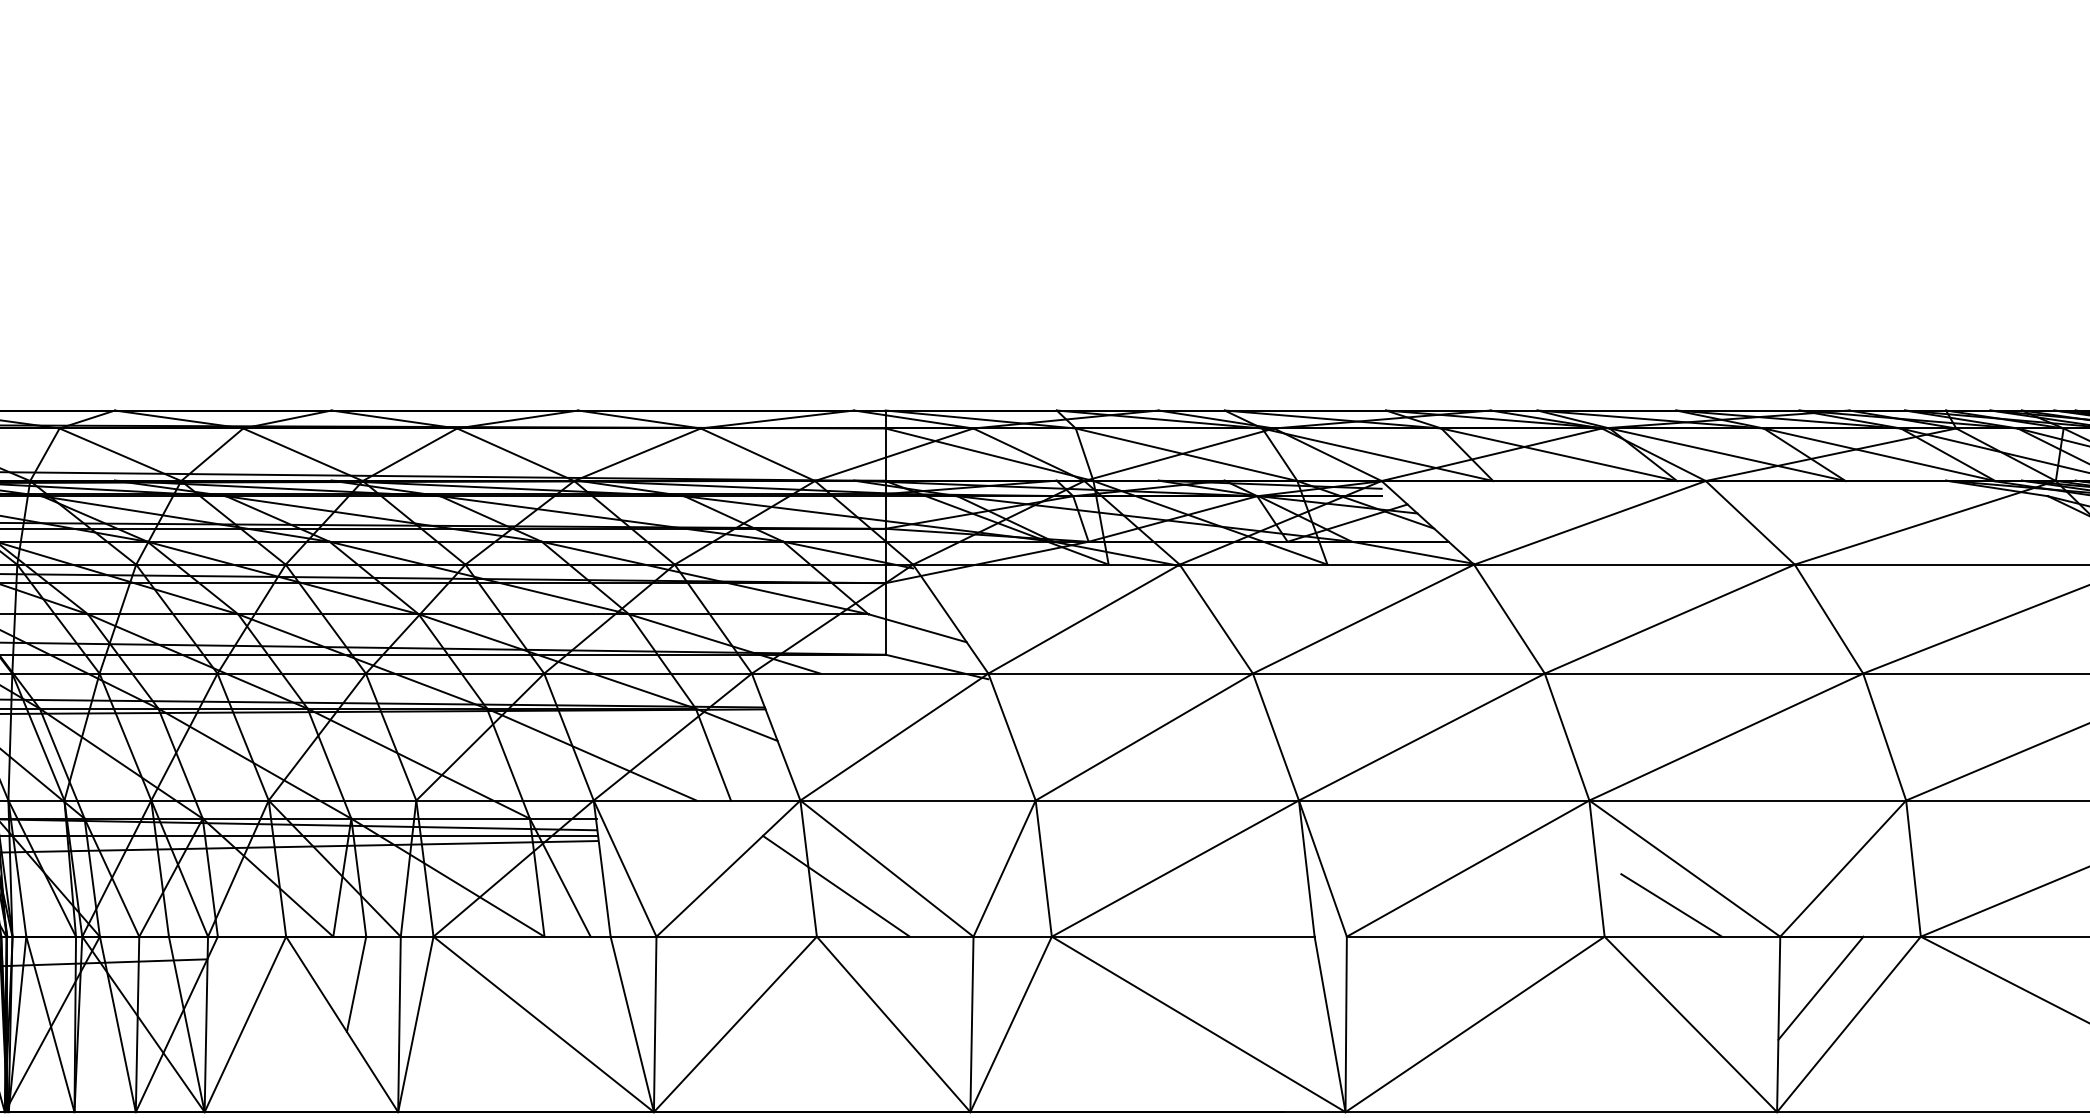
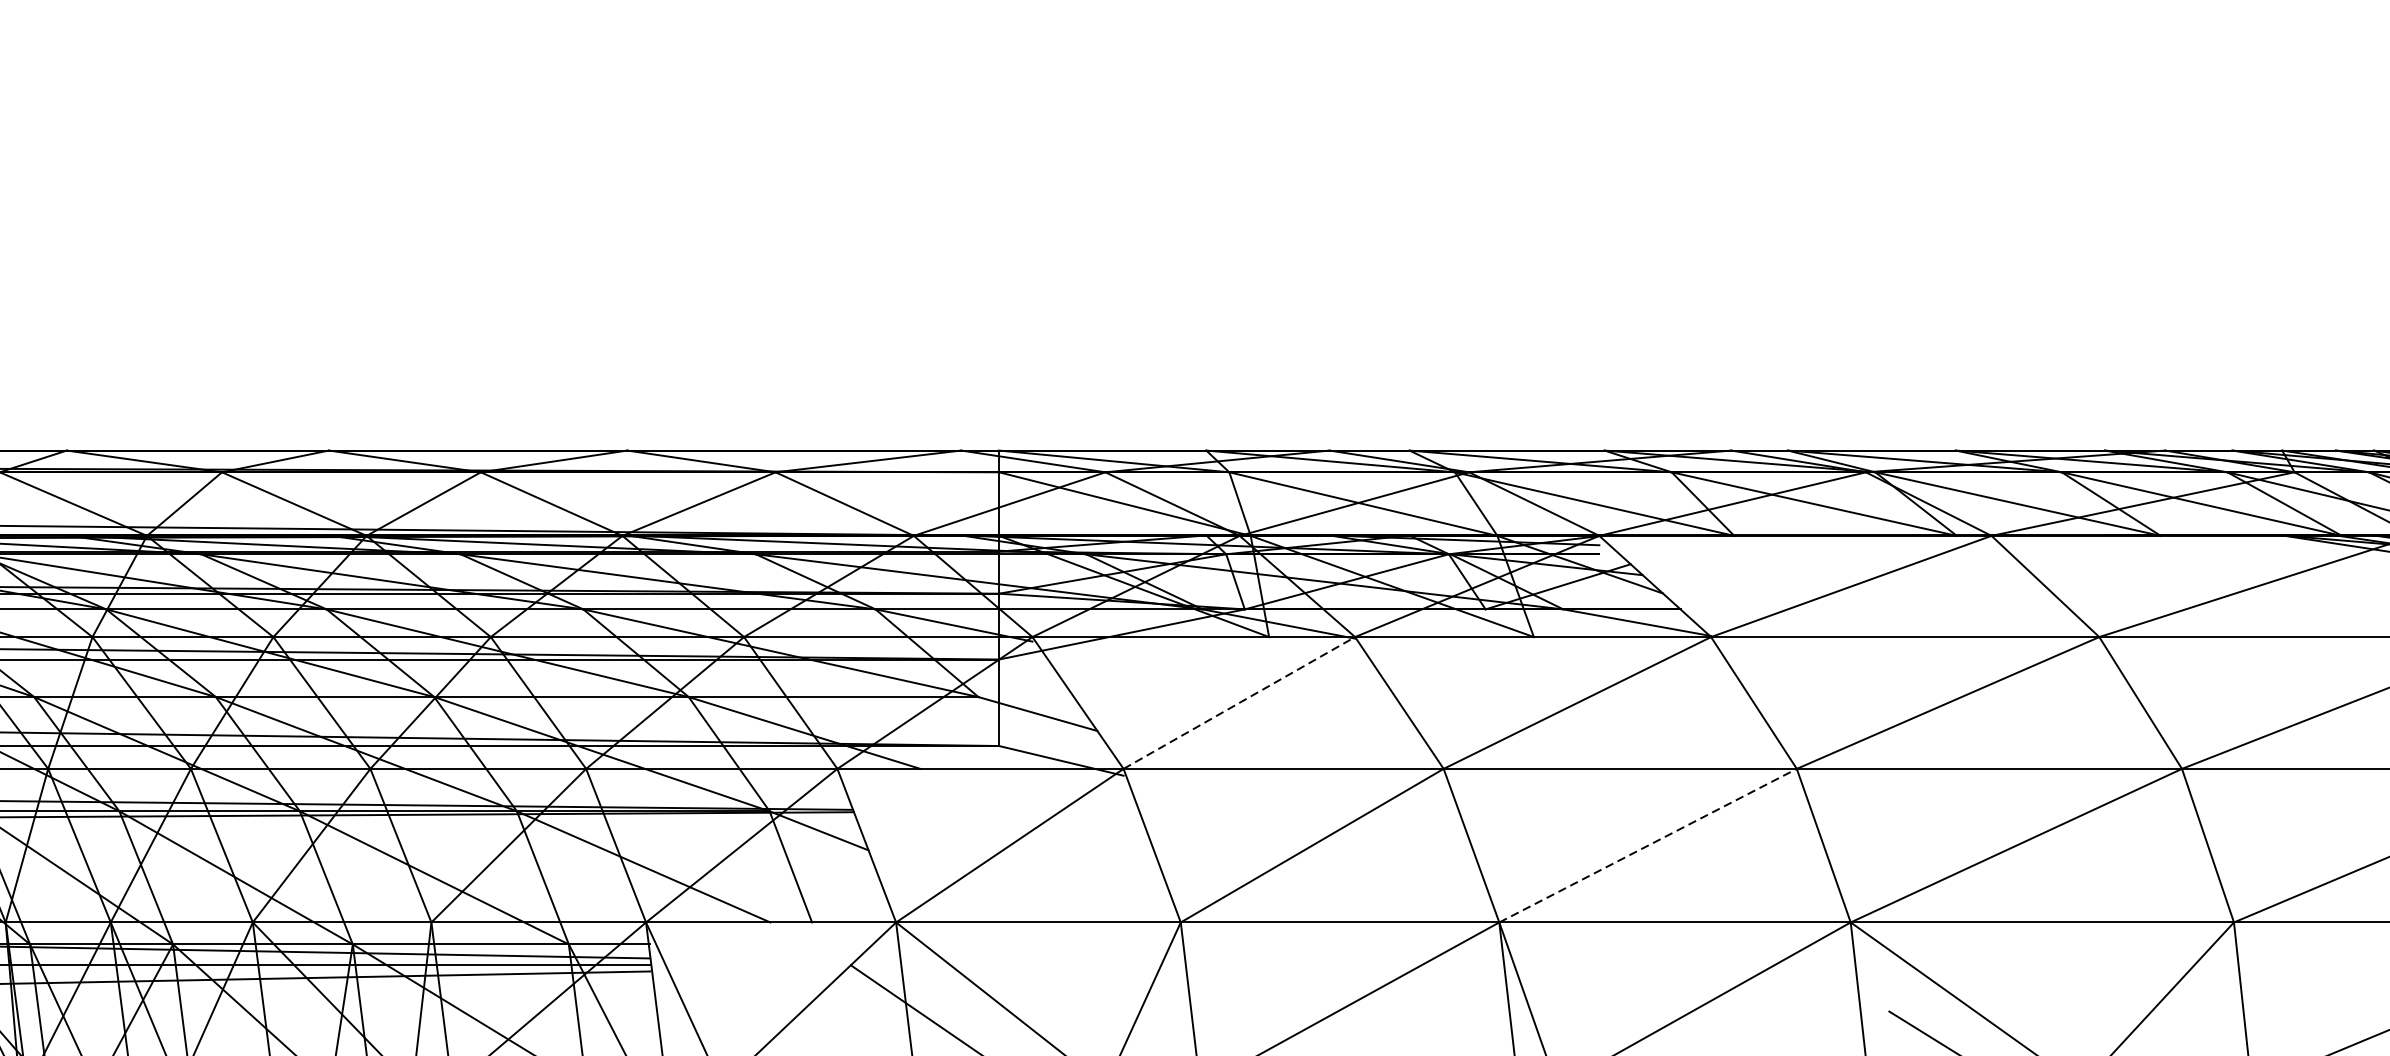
line: (1084, 618) -> (1239, 702), solid -> dashed
line: (1422, 736) -> (1648, 844), solid -> dashed

